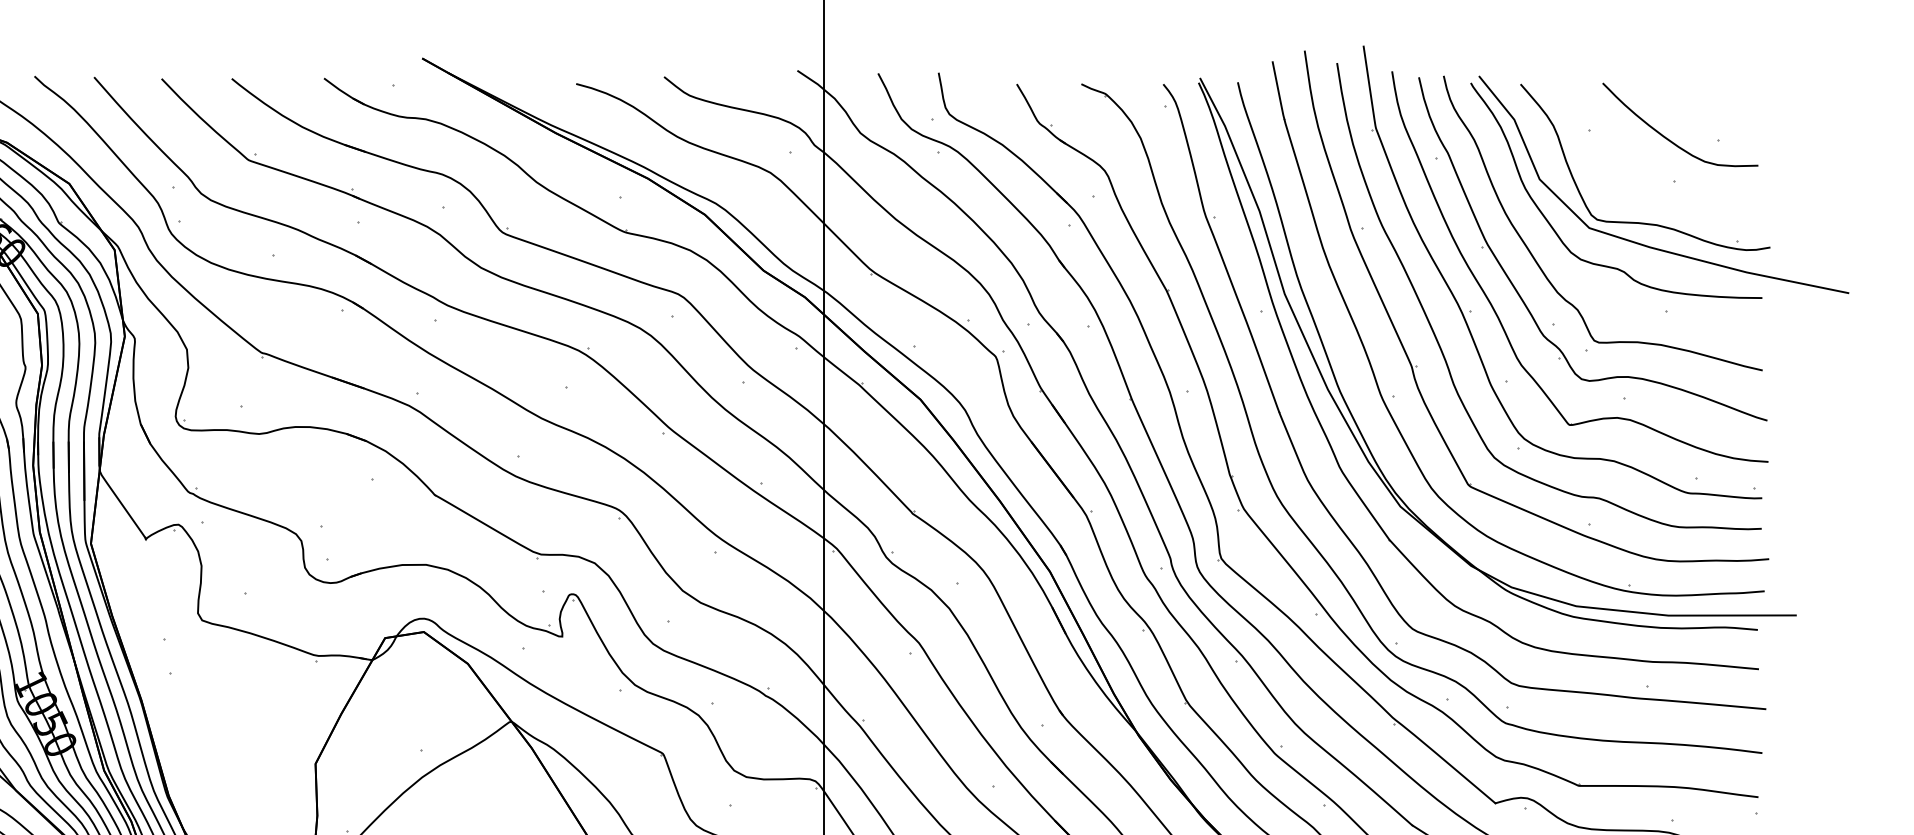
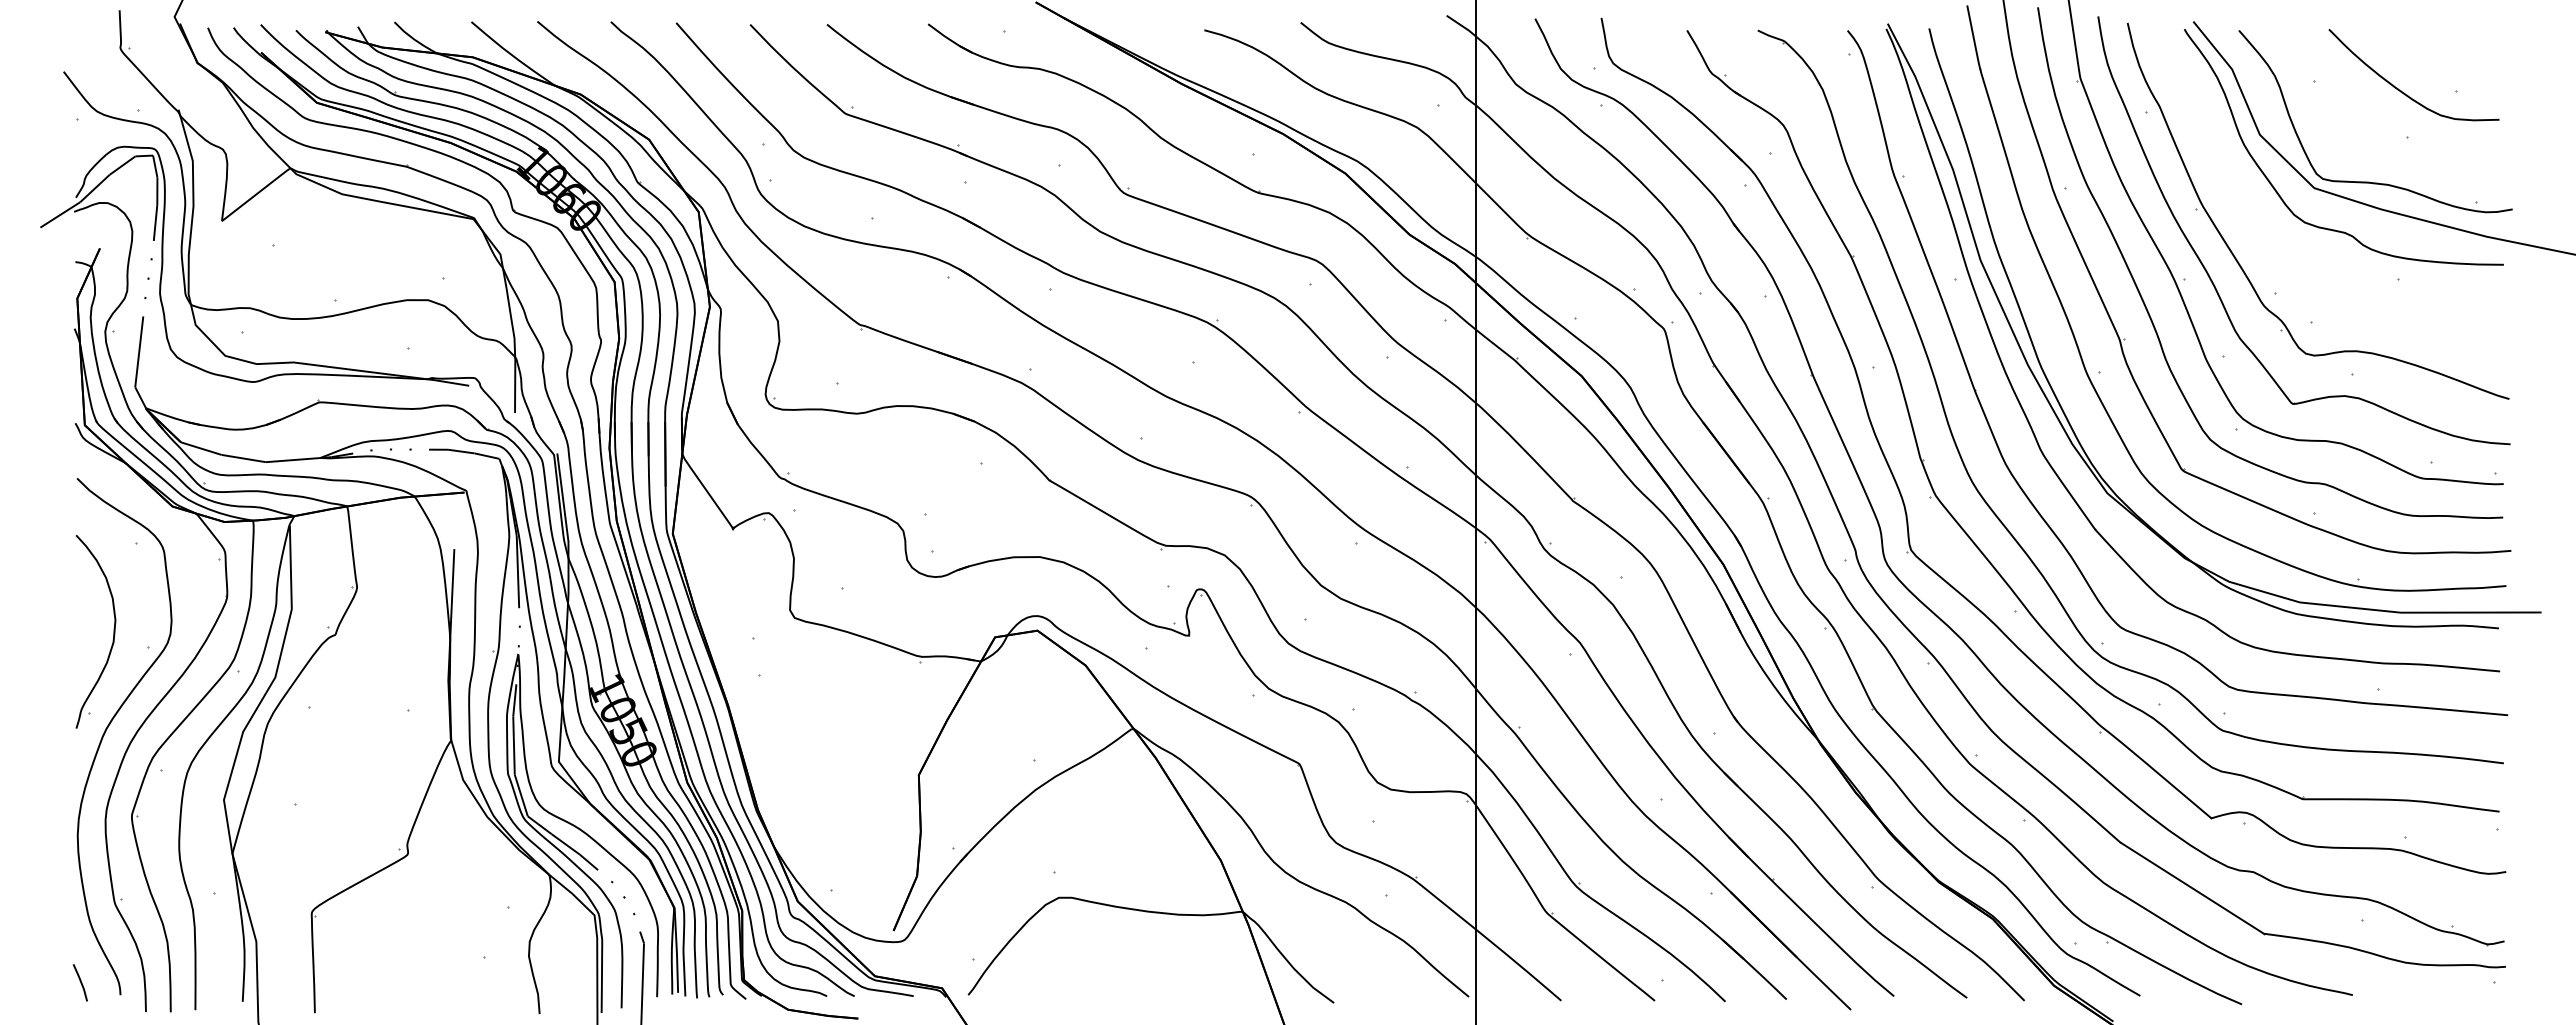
curve: (1538, 263) -> (2258, 226), removed

